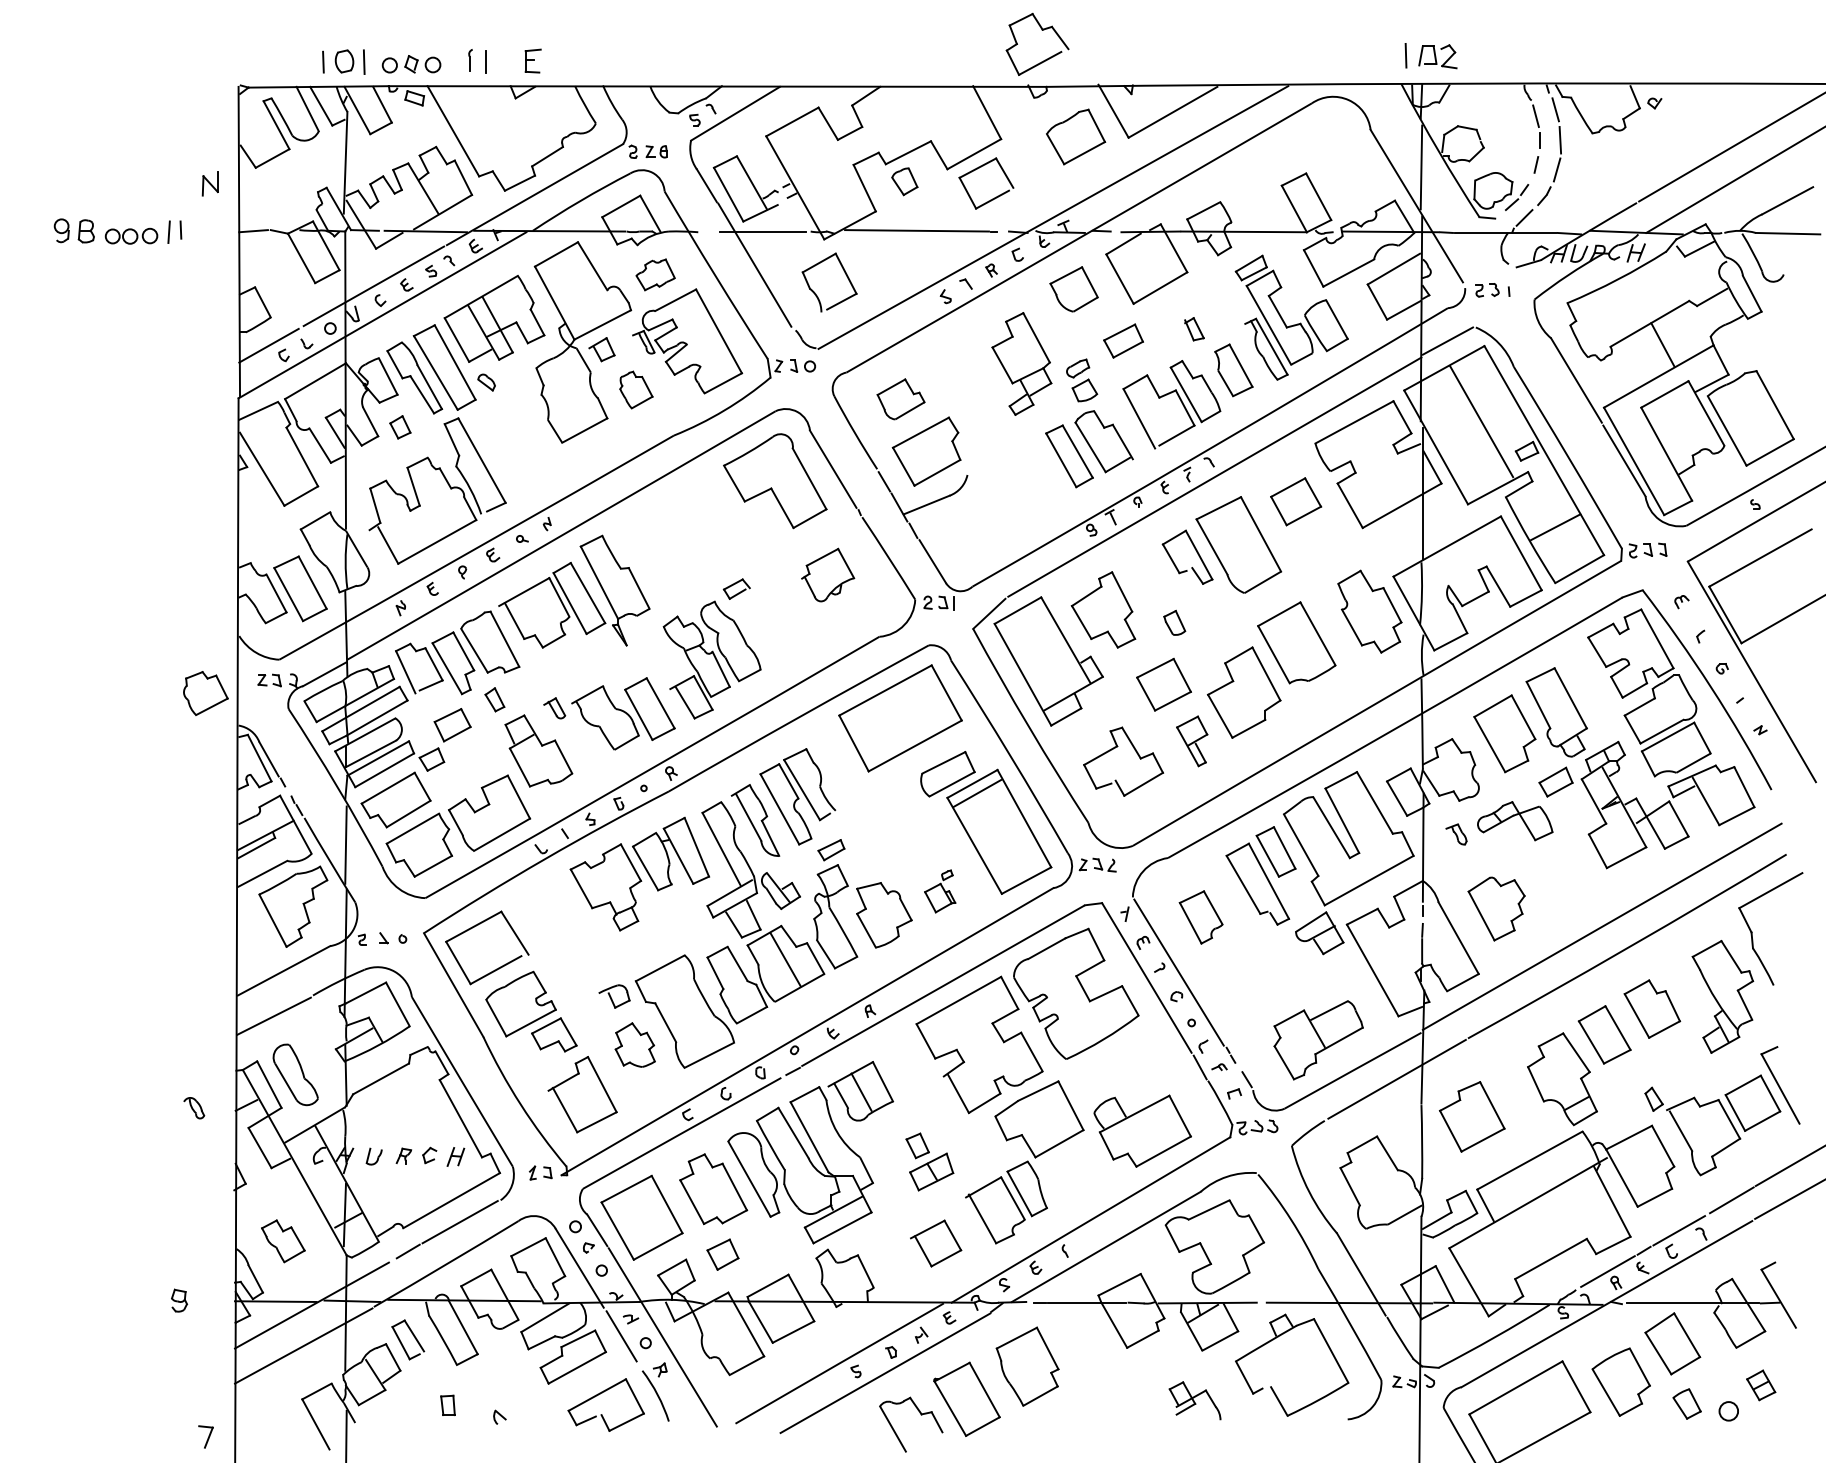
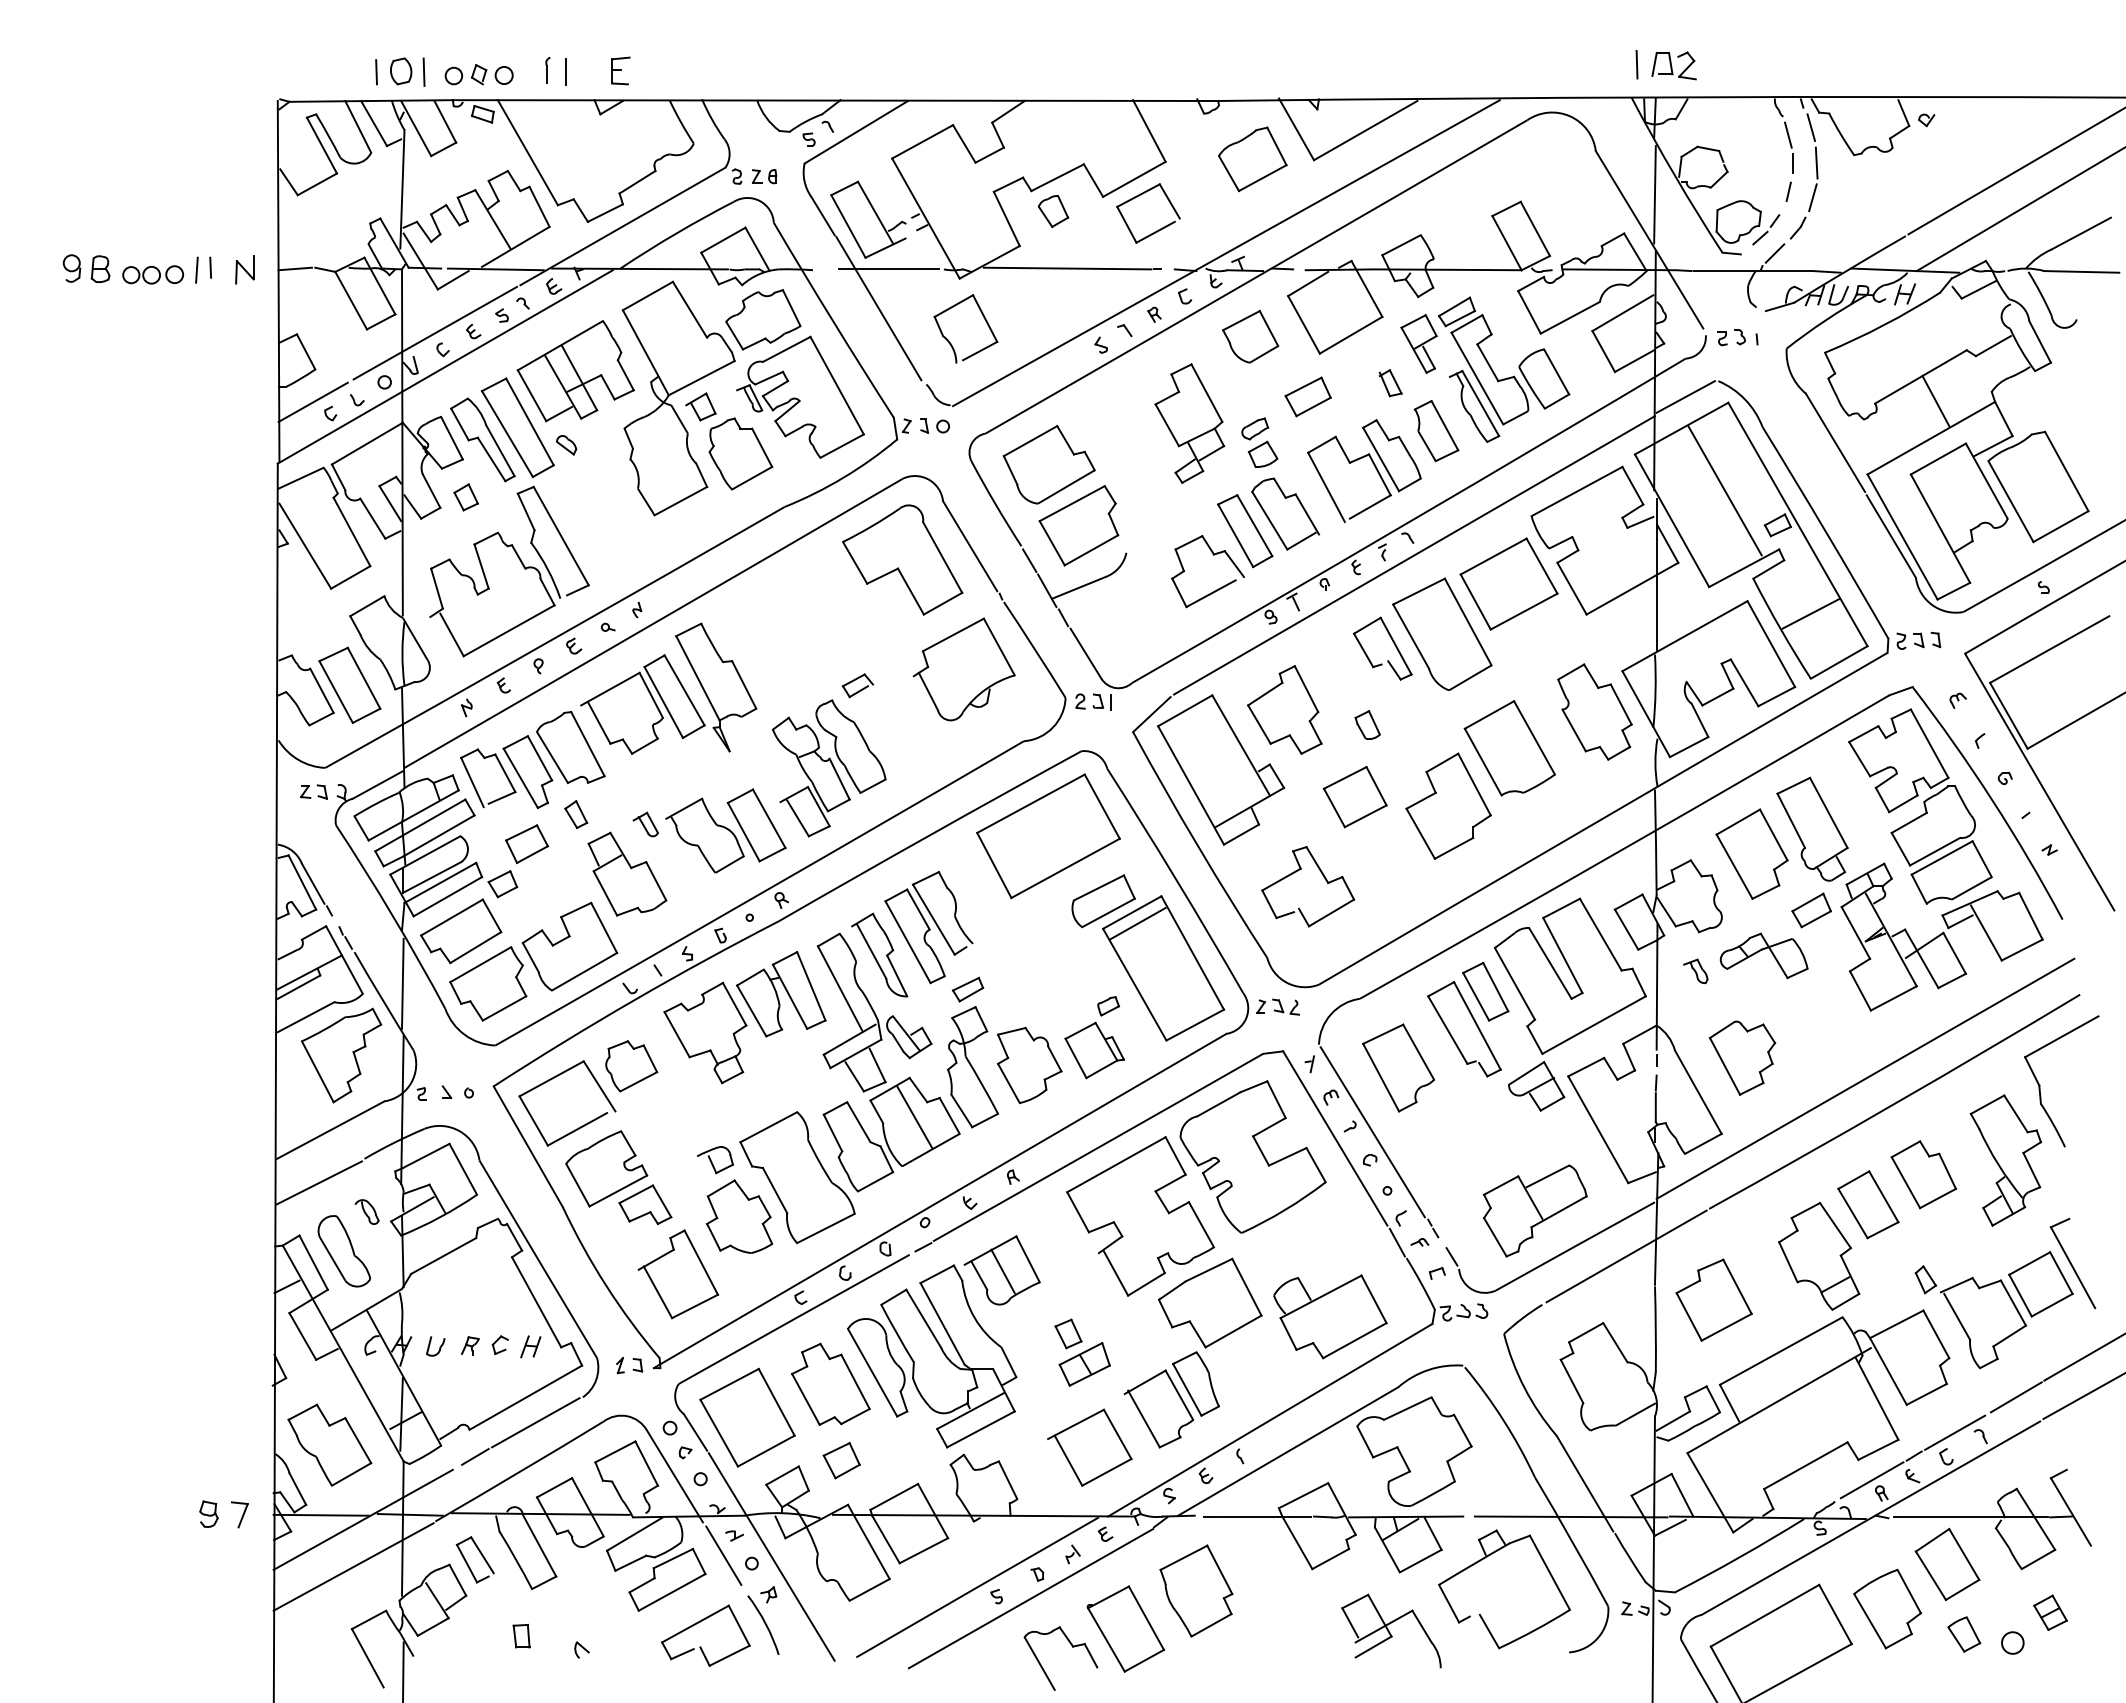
part: (1042, 30) -> (1213, 555), moved
part: (209, 183) -> (244, 269), moved
part: (655, 274) -> (763, 319), size x1.67
part: (636, 389) -> (740, 453), size x1.67
part: (900, 399) -> (1048, 464), size x1.67
part: (1295, 501) -> (1508, 583), size x1.67
part: (827, 575) -> (963, 669), size x1.67
part: (205, 693) -> (631, 1066), moved
part: (1191, 740) -> (1418, 343), moved
part: (940, 891) -> (1094, 1037), size x1.67
part: (1201, 917) -> (1398, 1067), size x1.43
part: (635, 1044) -> (739, 1216), size x1.43
part: (193, 1107) -> (366, 1211), moved
part: (282, 1240) -> (329, 1444), size x1.67
part: (935, 1243) -> (1089, 1447), size x1.43
part: (1195, 1400) -> (1391, 1630), size x1.67
part: (205, 1436) -> (239, 1514), moved

